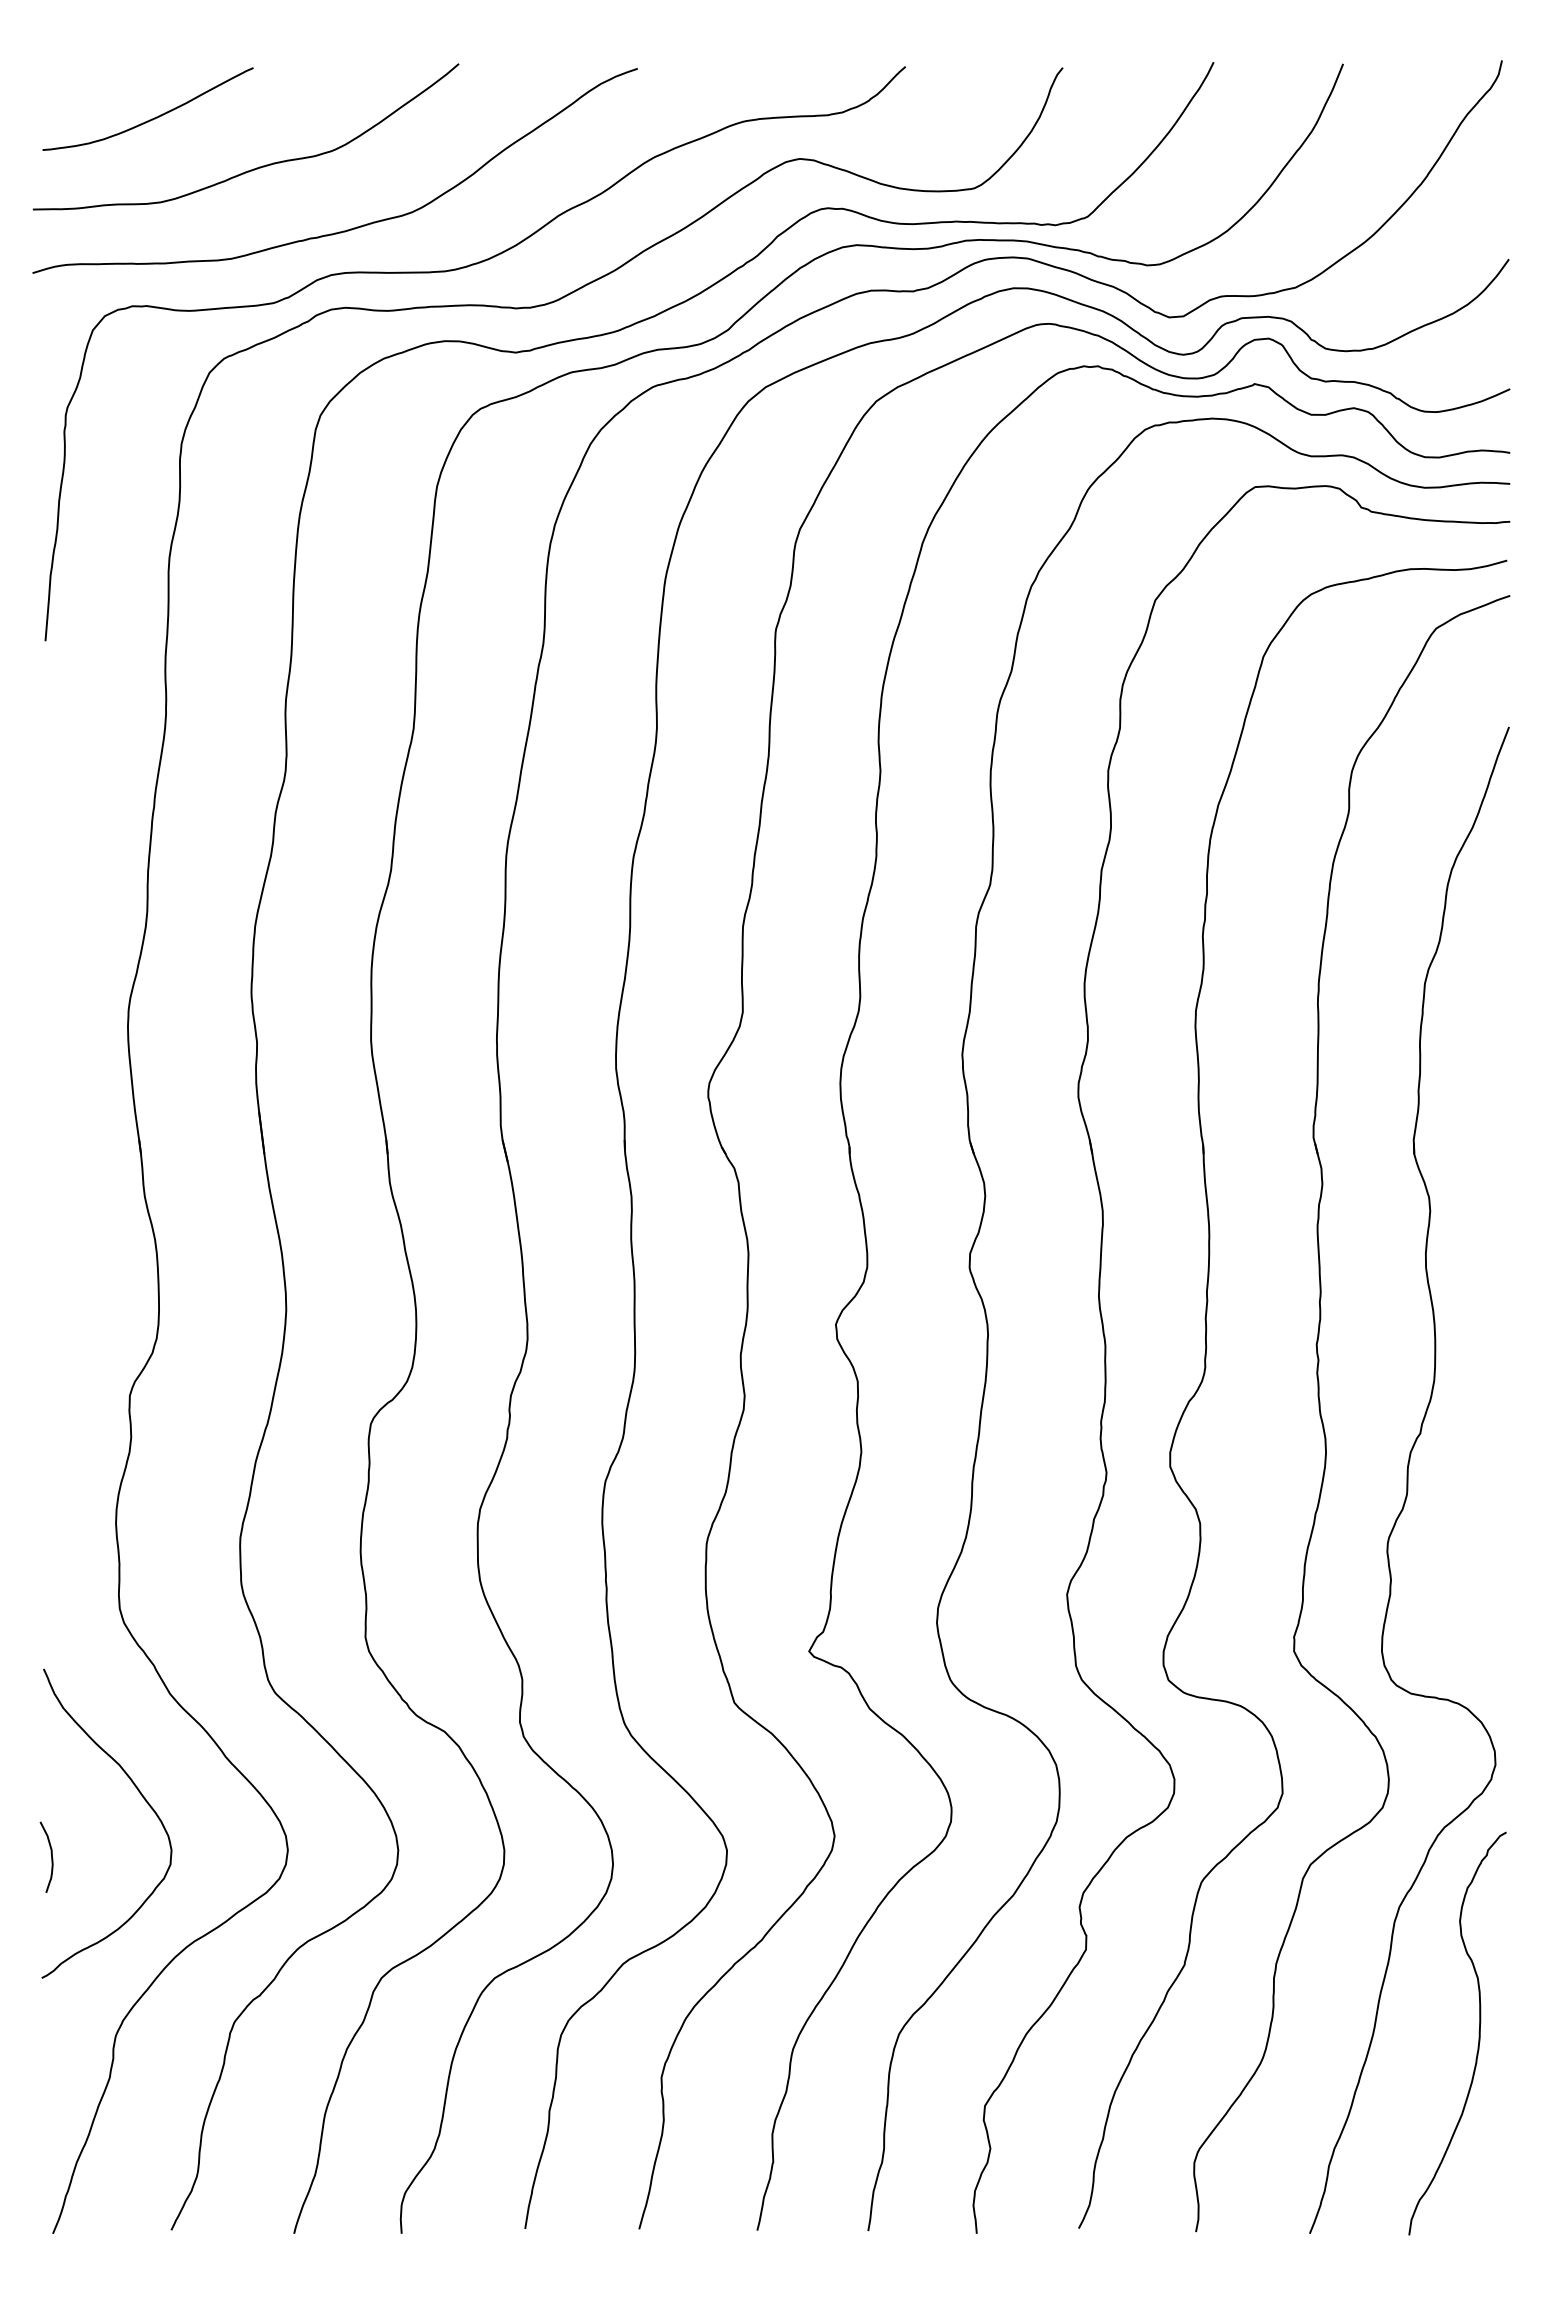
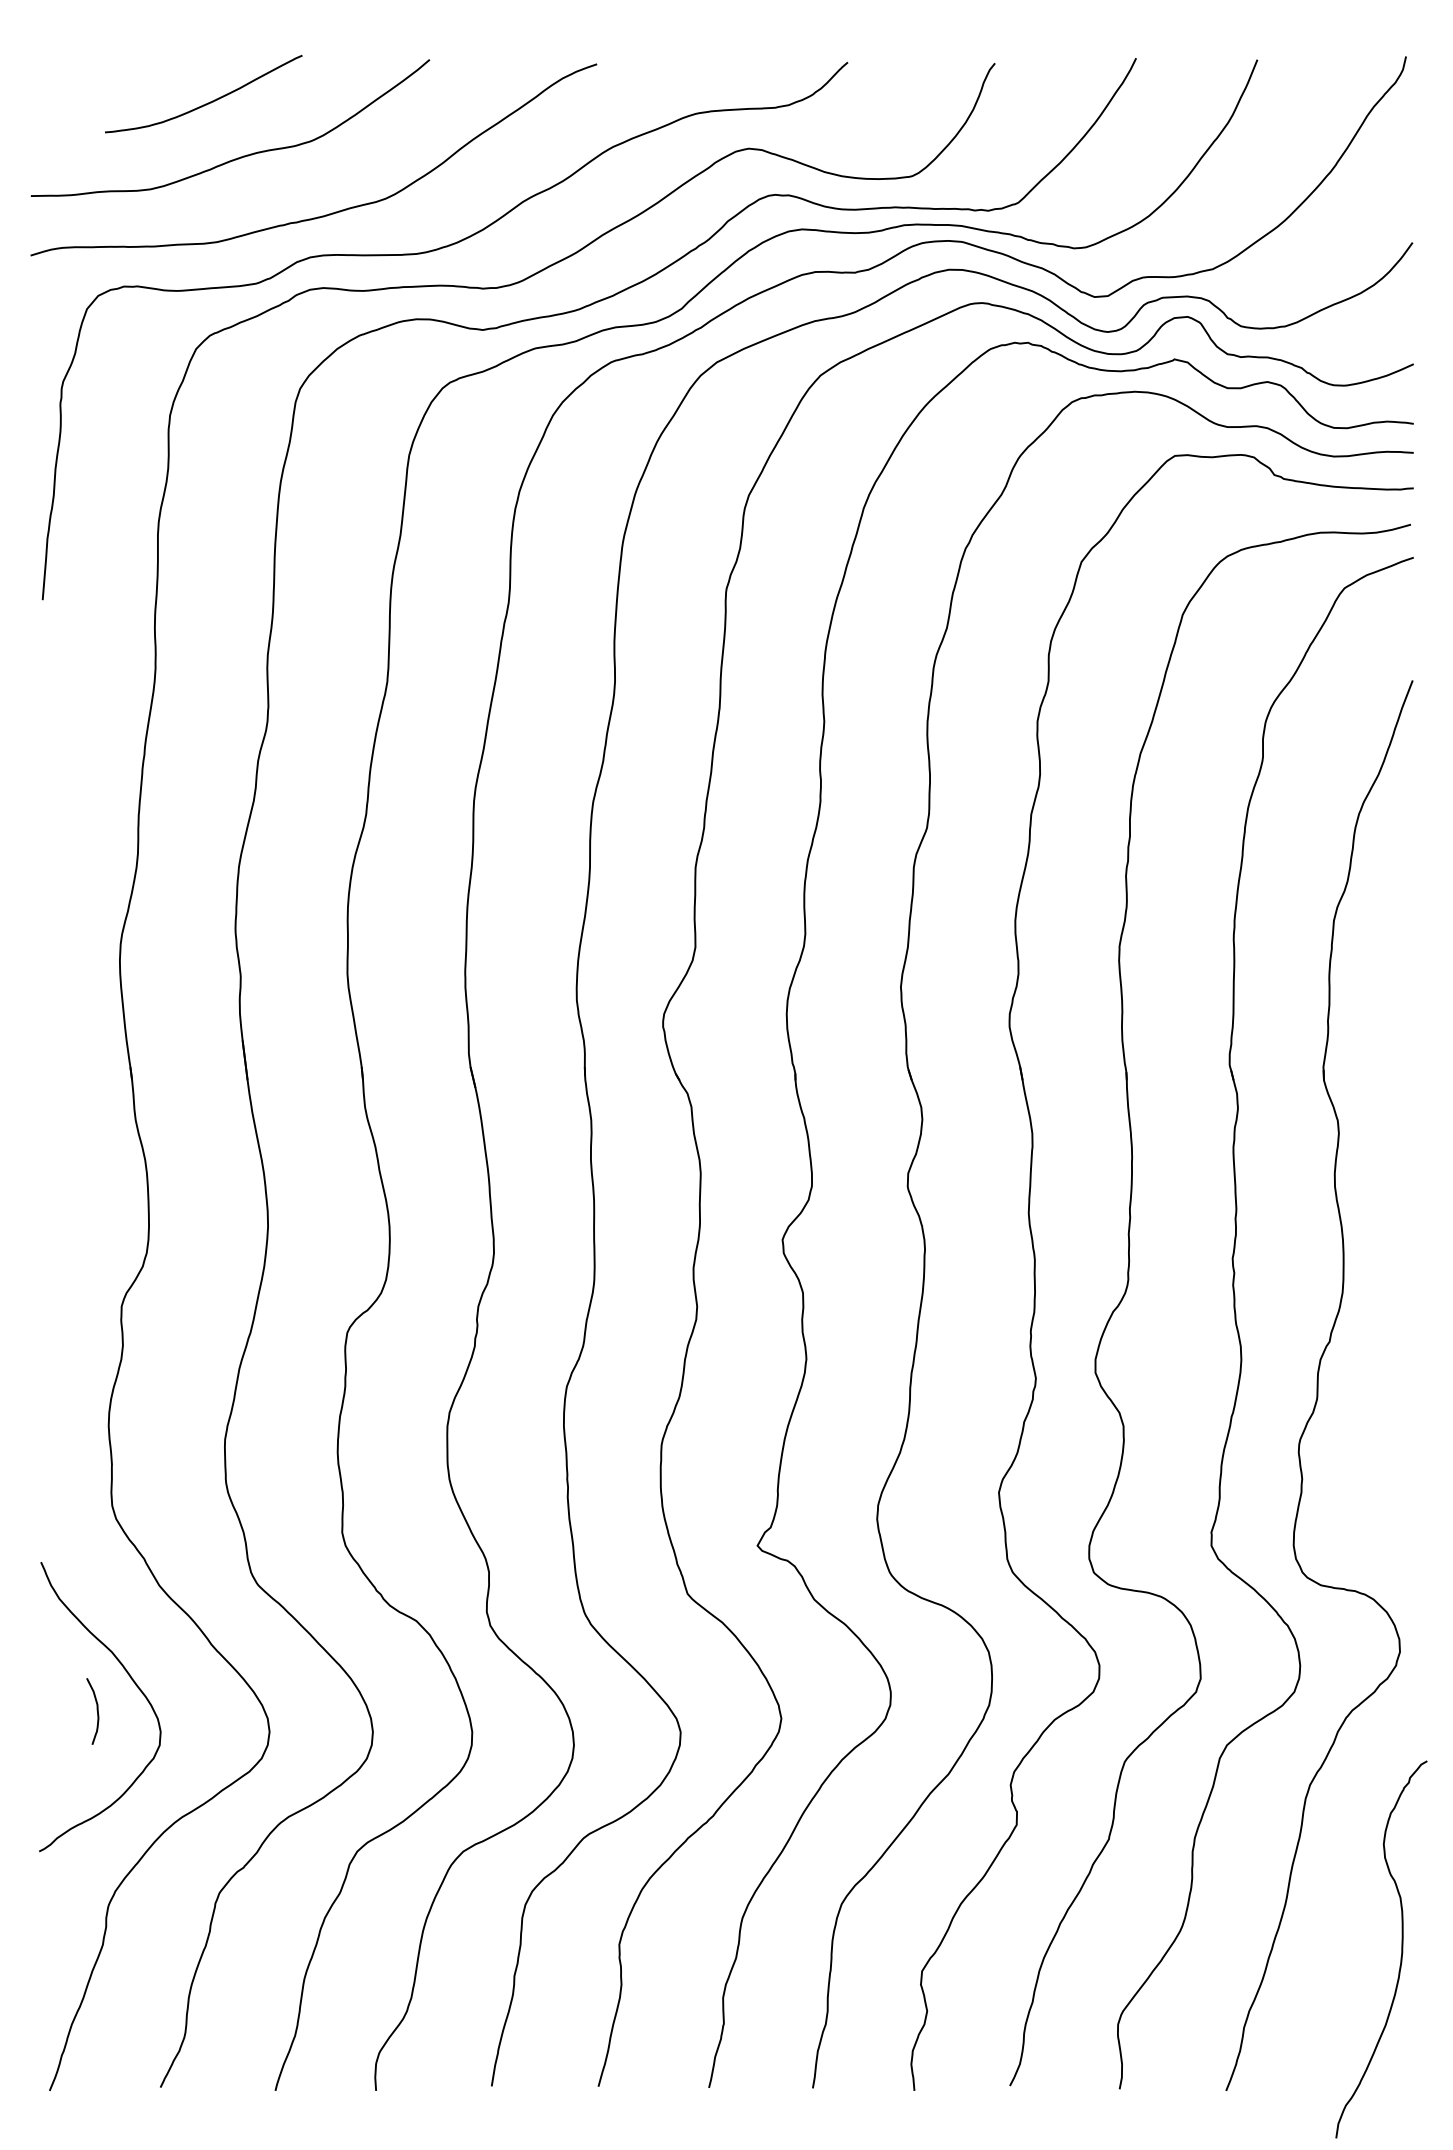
curve: (152, 118) -> (207, 102), moved
curve: (50, 1856) -> (96, 1710), moved
curve: (1478, 2033) -> (1401, 1949), moved

